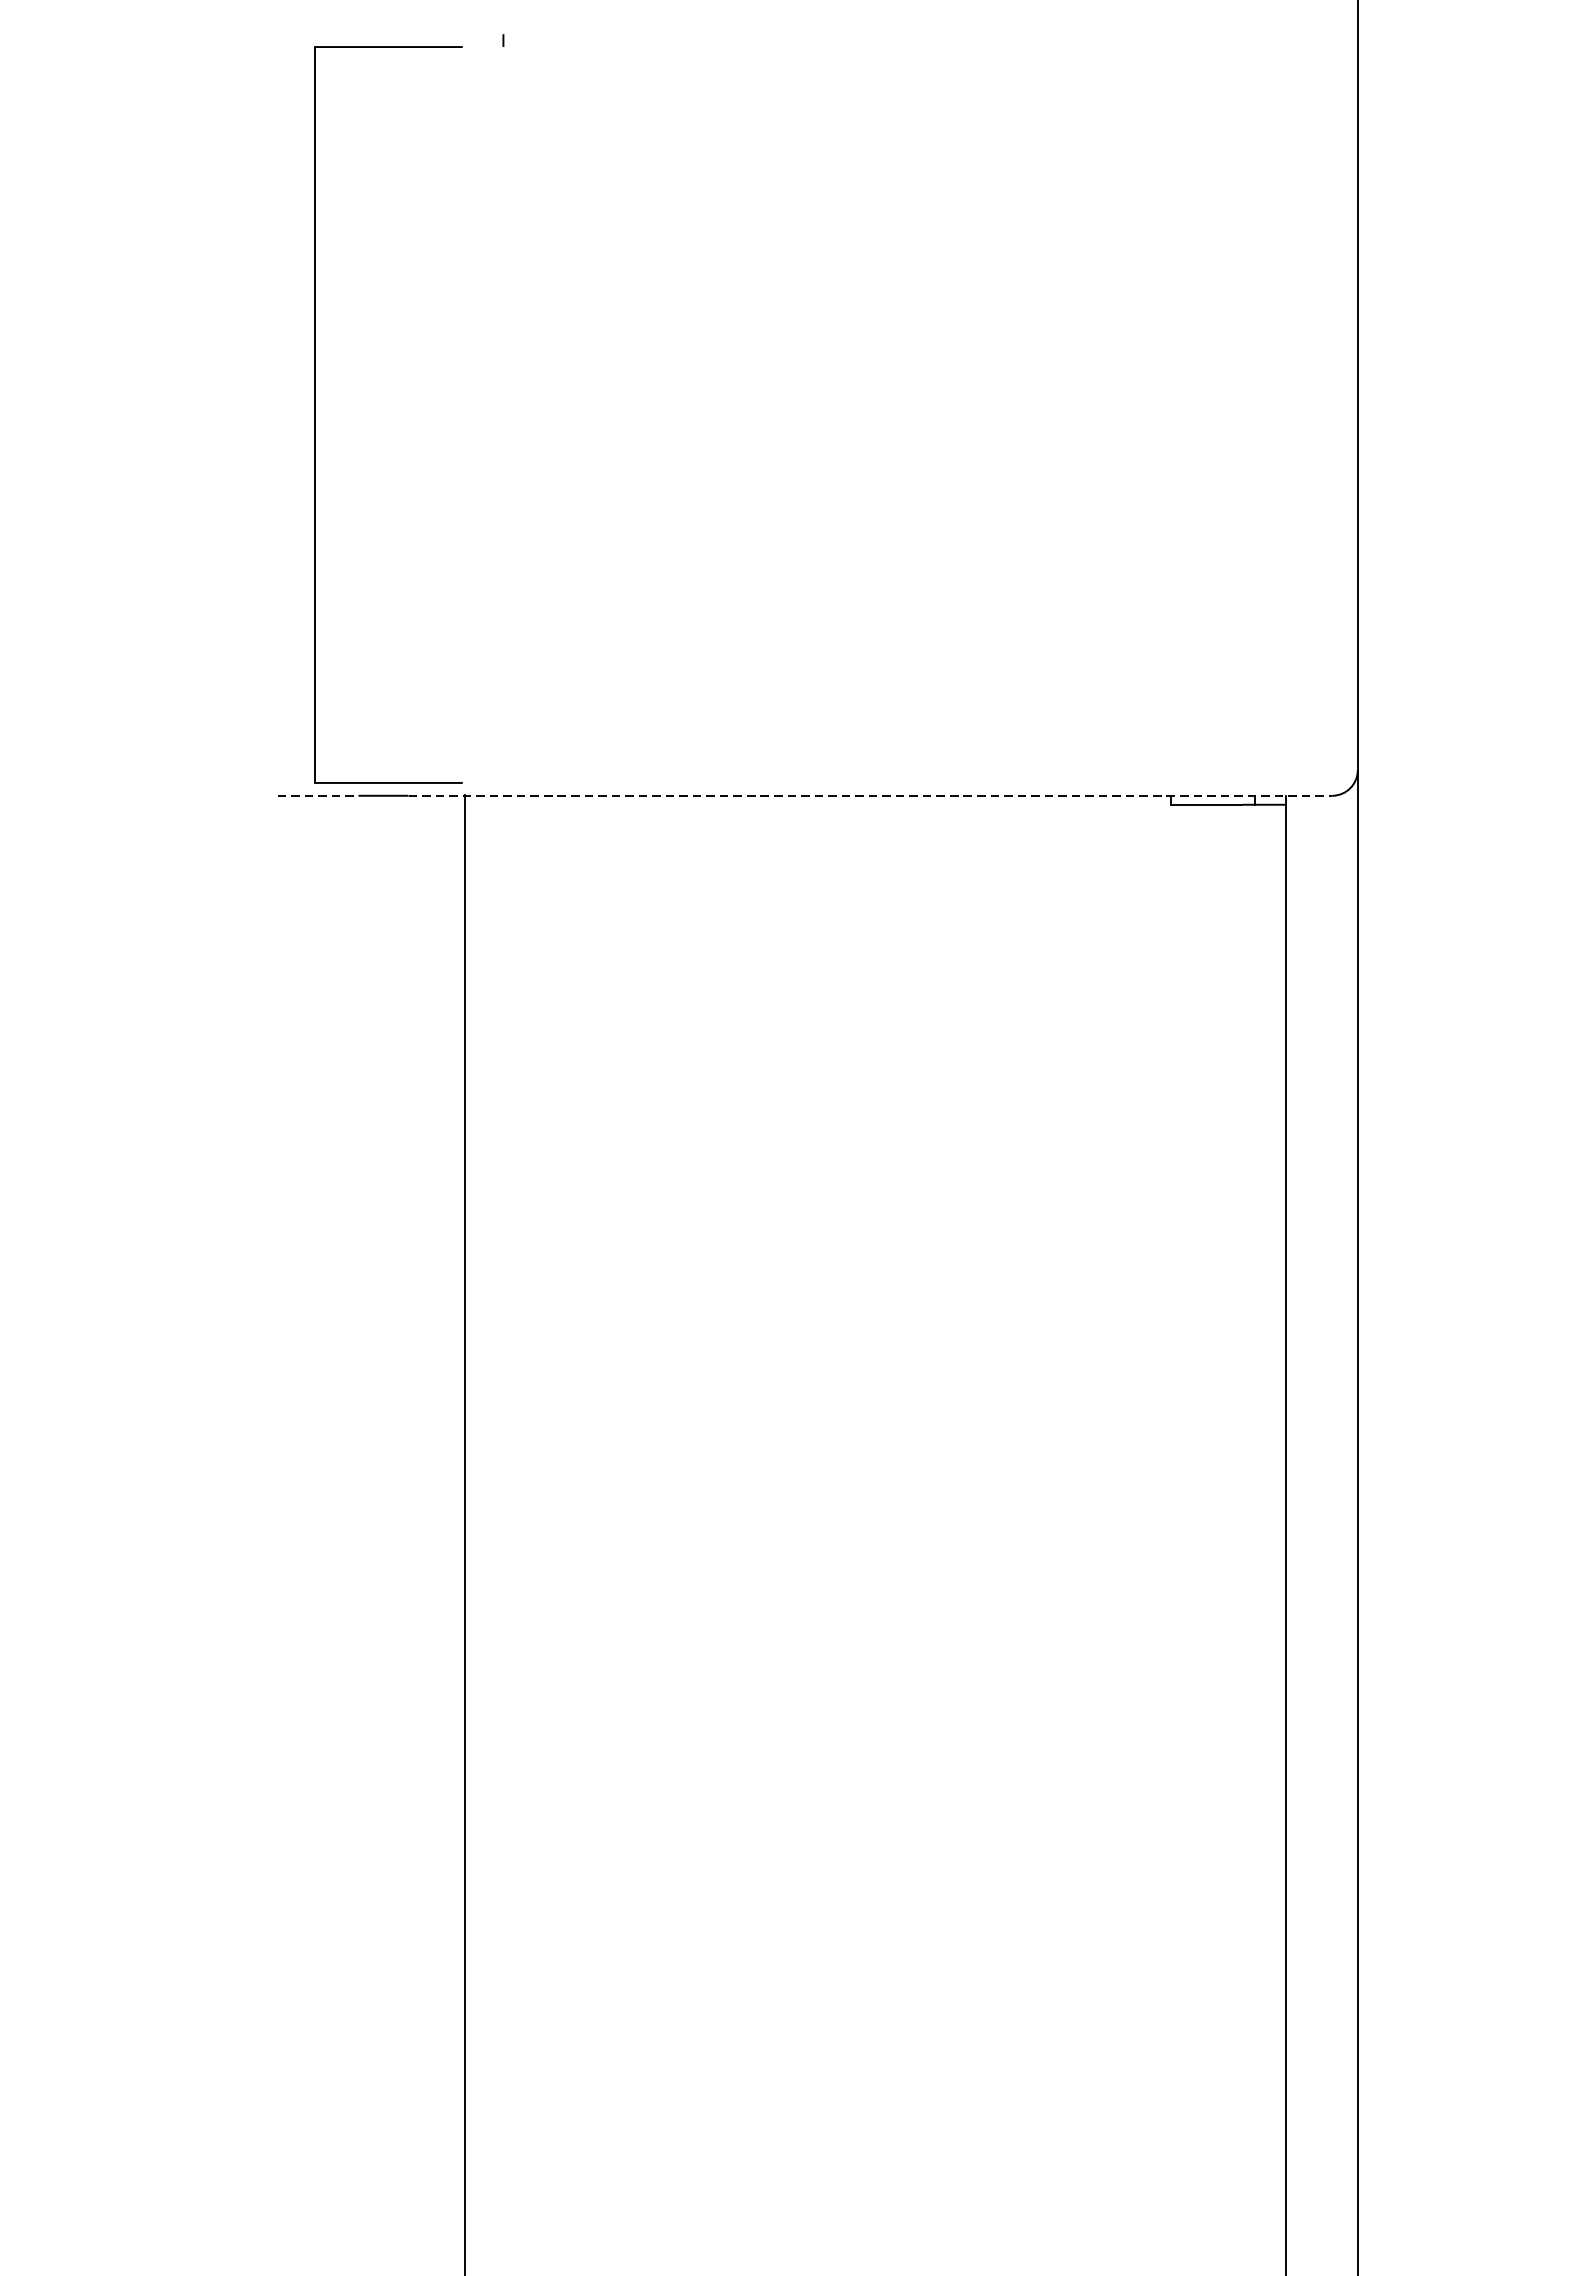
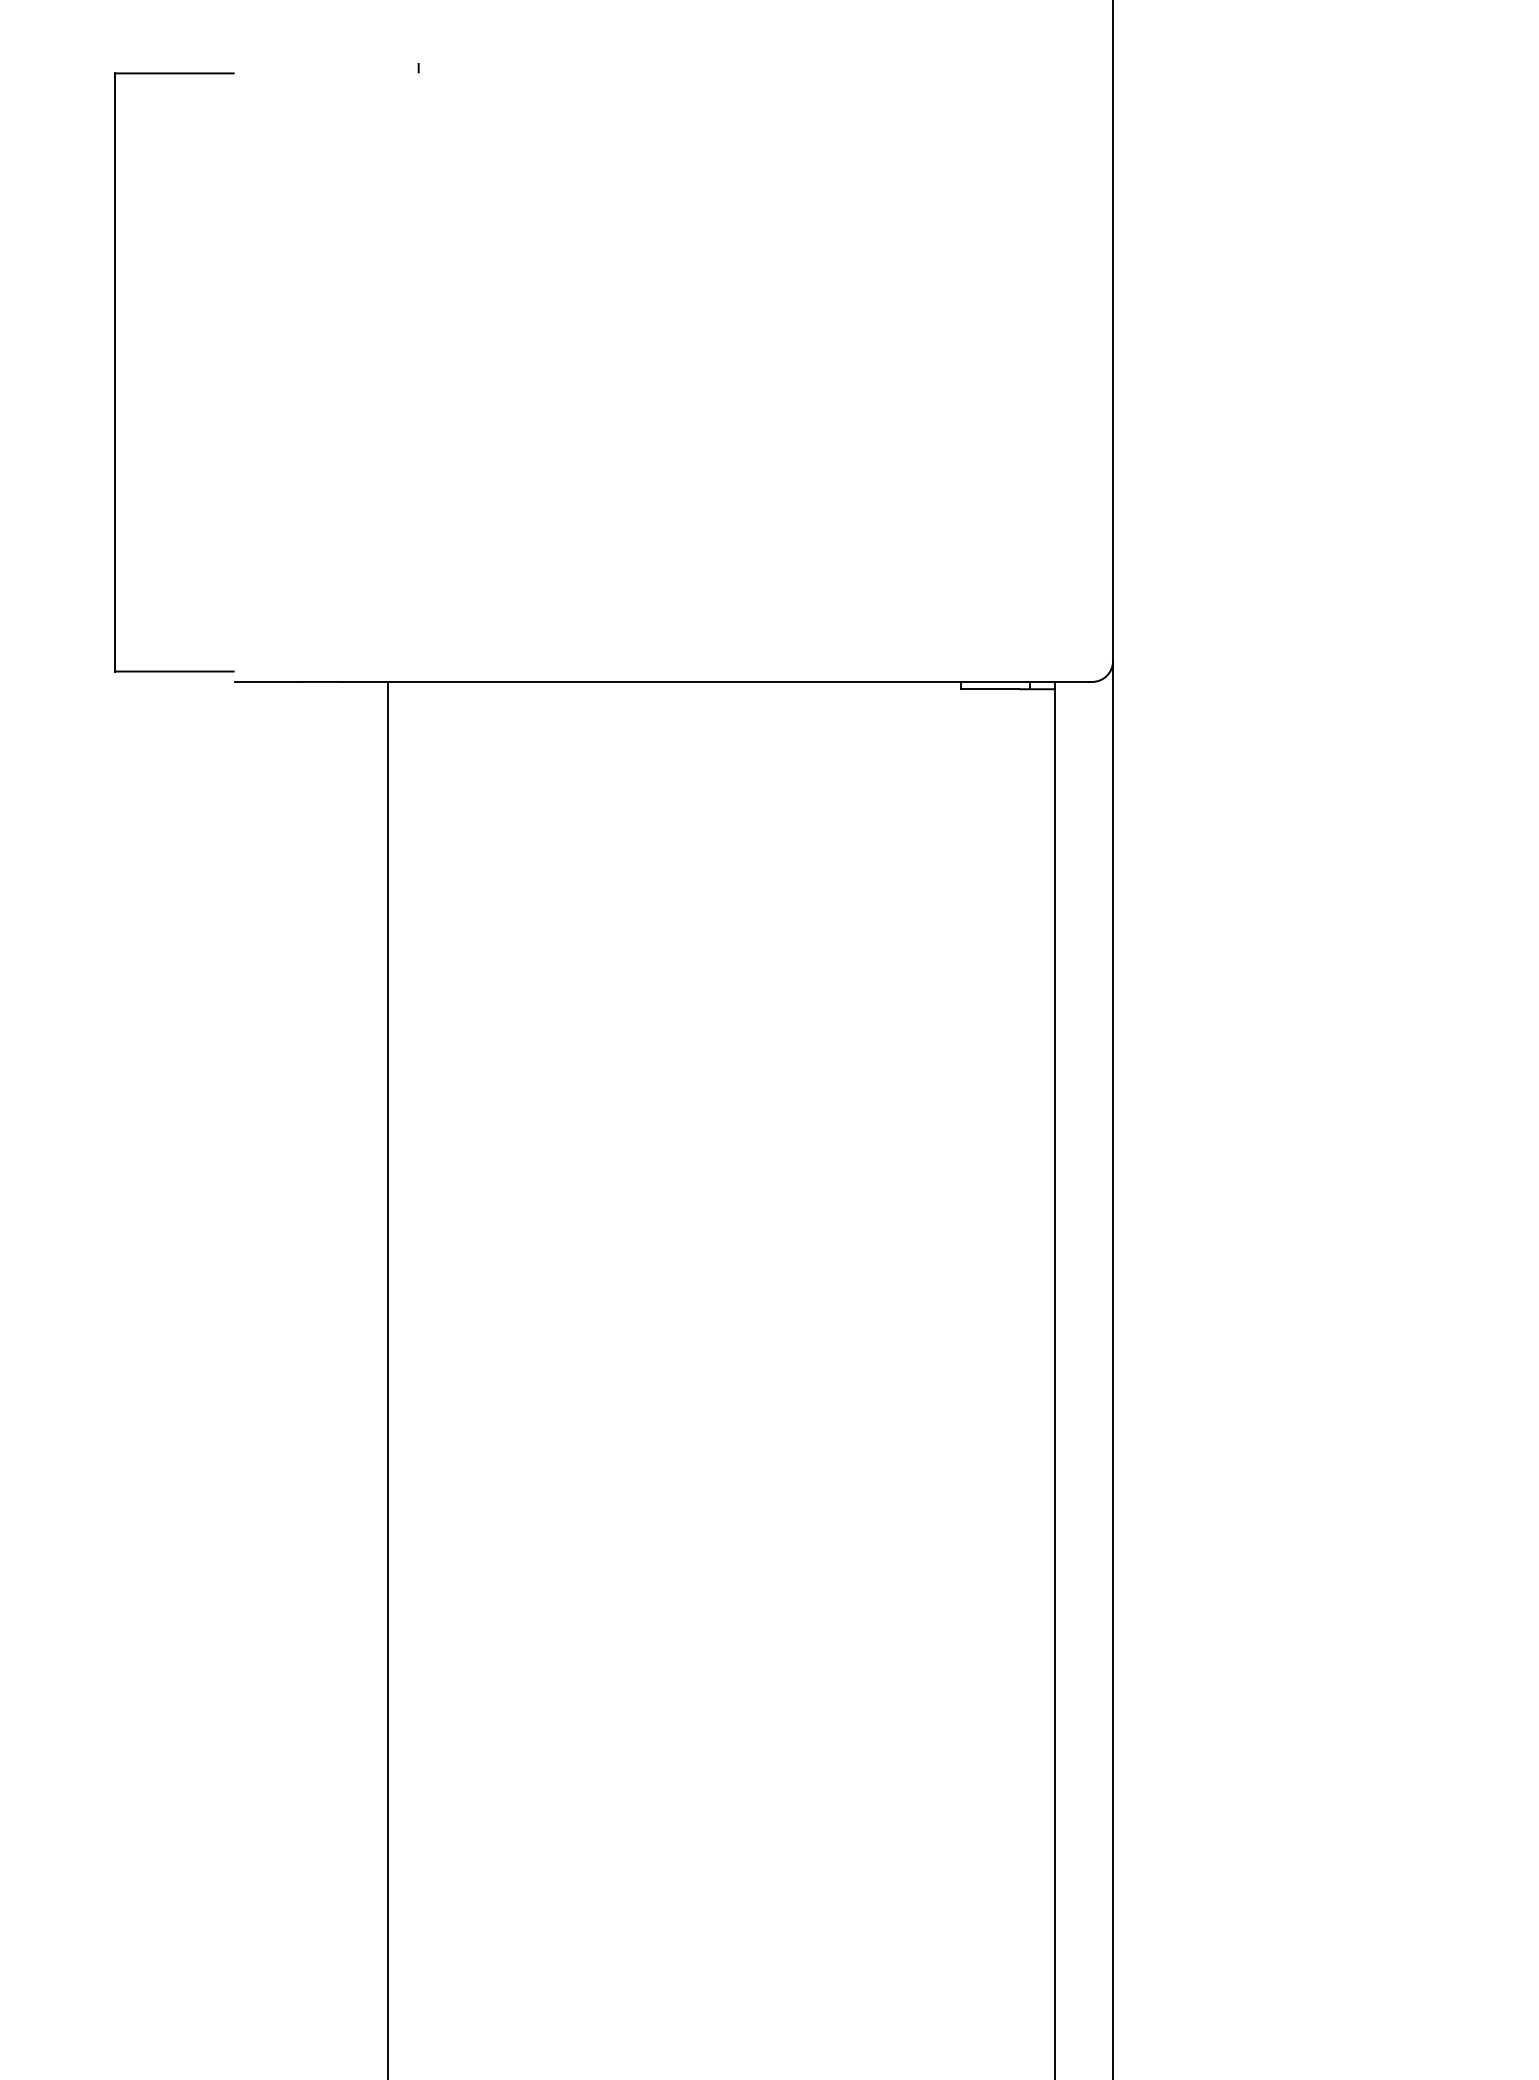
part: (316, 415) -> (115, 372), moved
line: (317, 795) -> (267, 681), dashed -> solid
line: (871, 795) -> (717, 681), dashed -> solid

